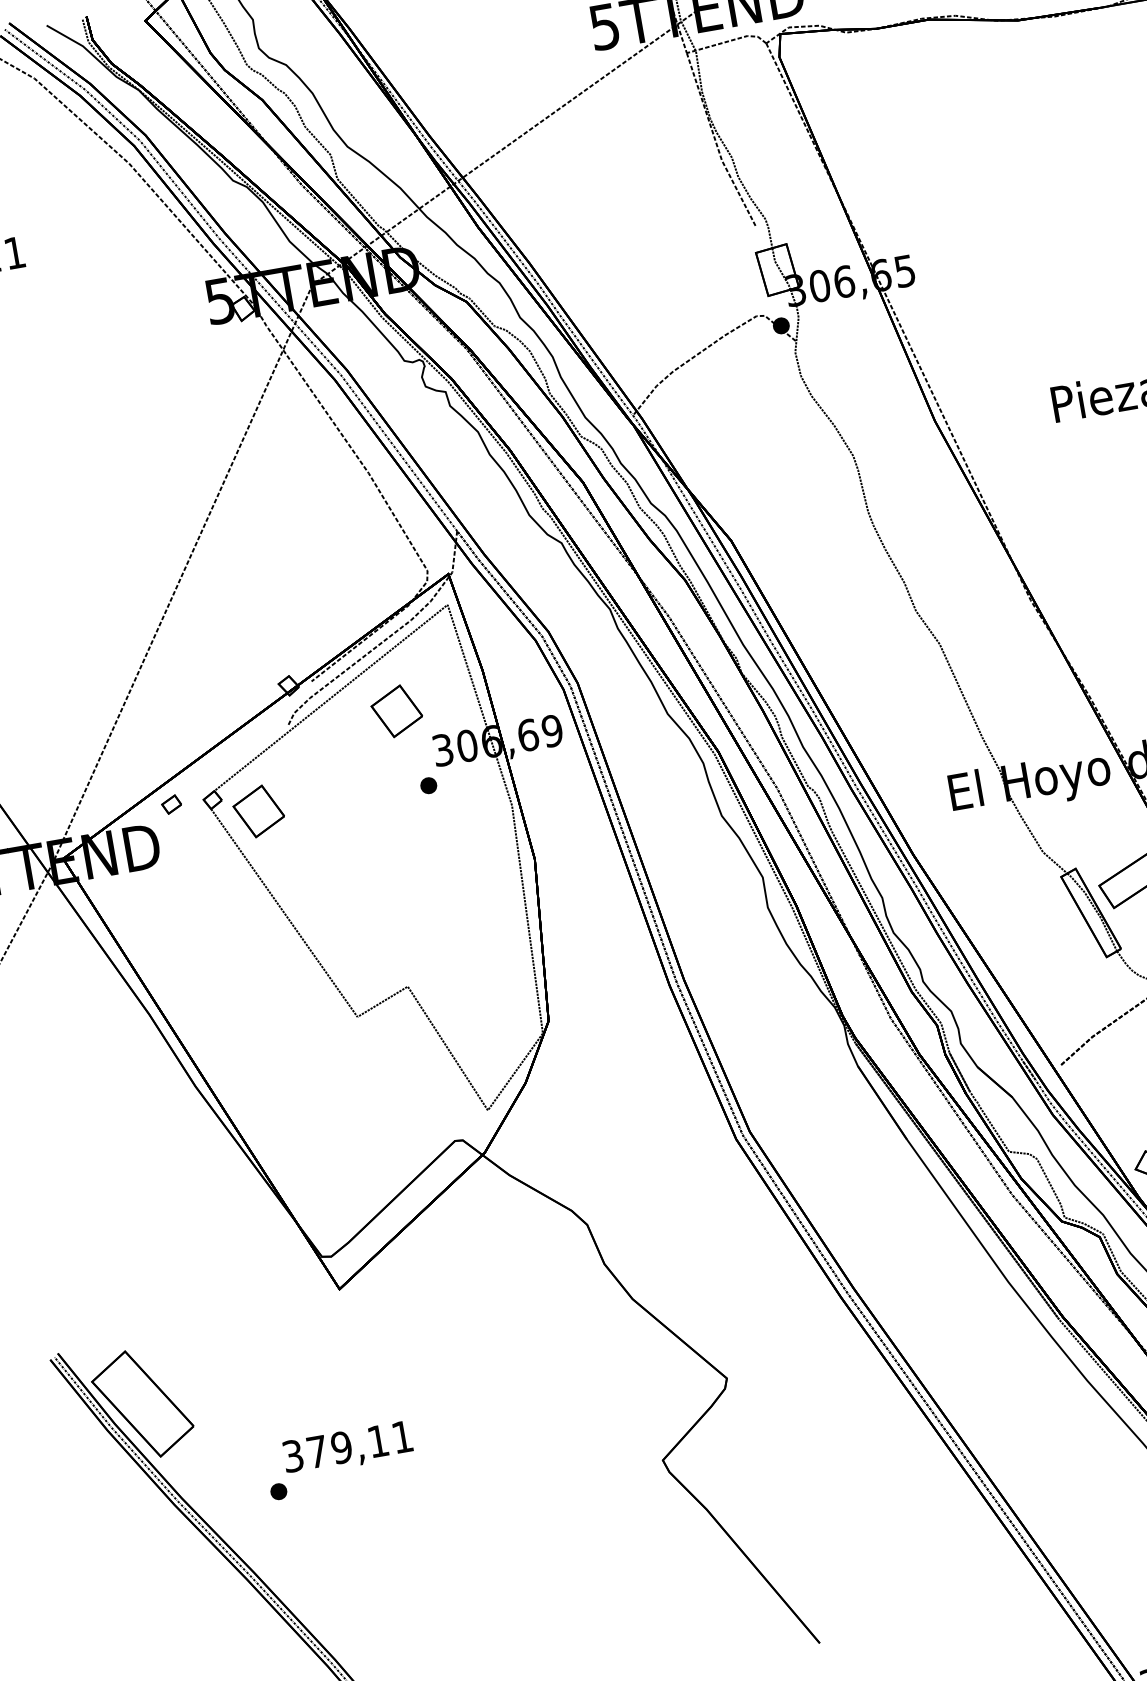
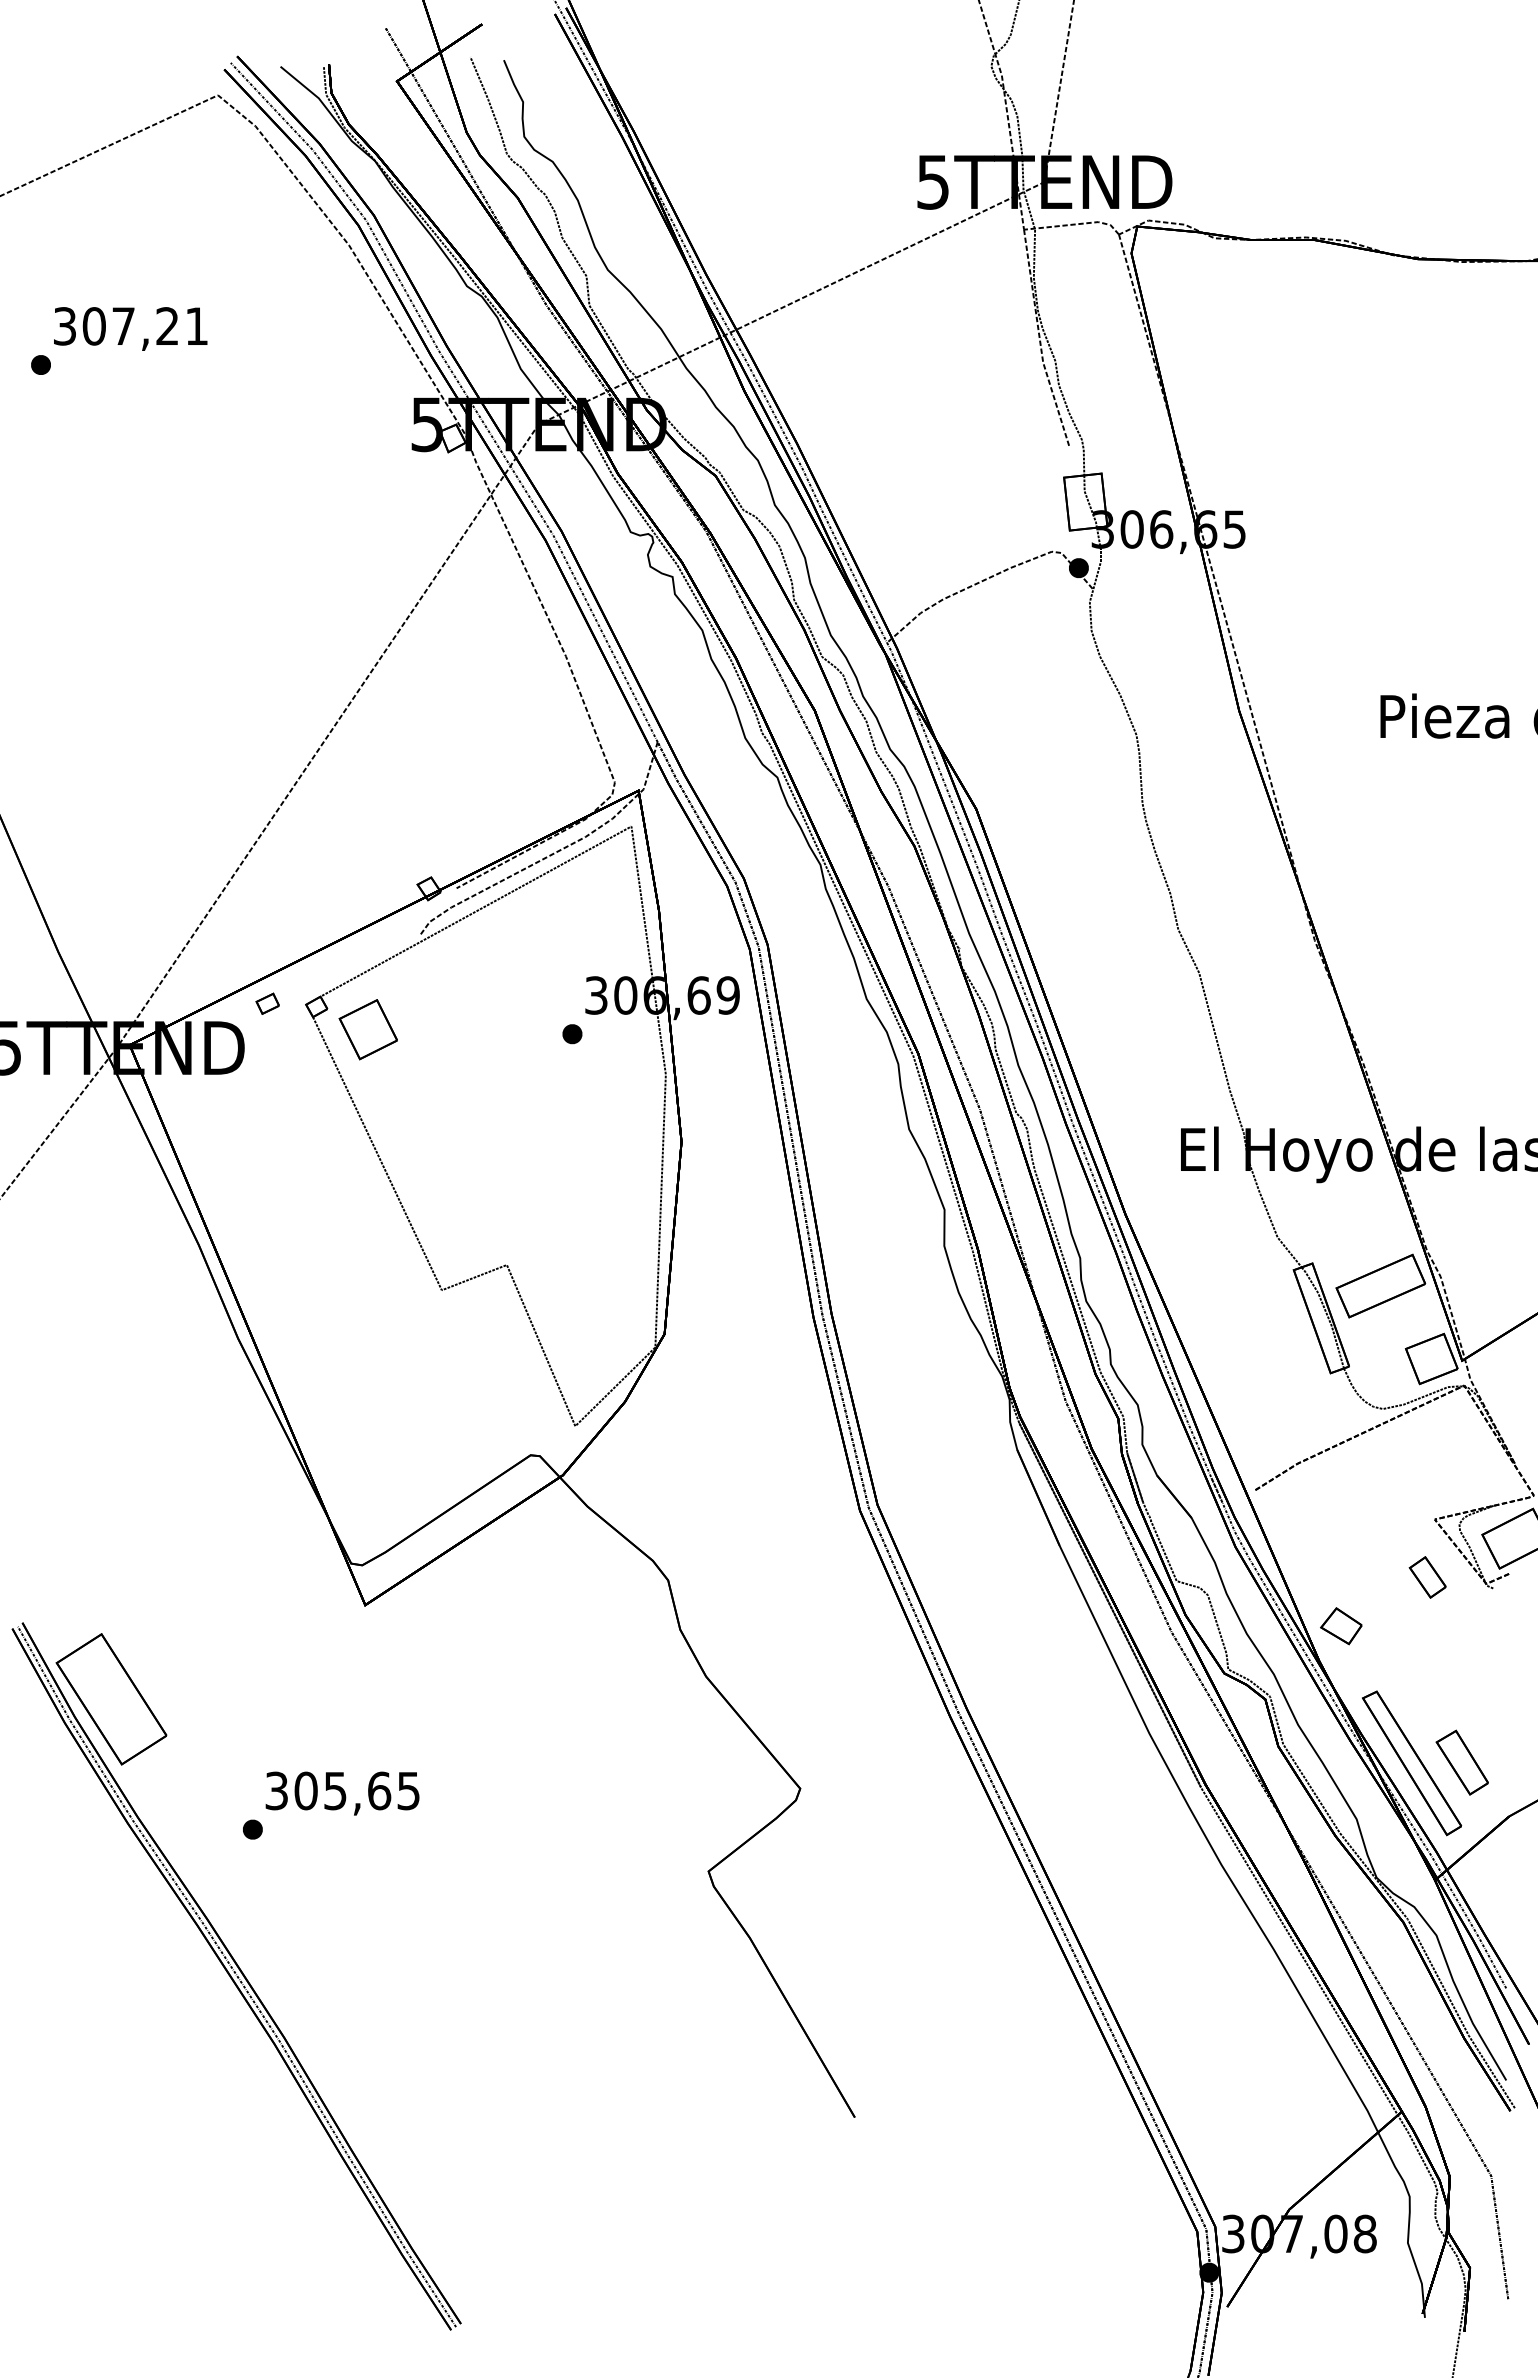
part: (396, 711) -> (549, 940), removed
text: (359, 1444) -> (356, 1790), 379,11 -> 305,65

